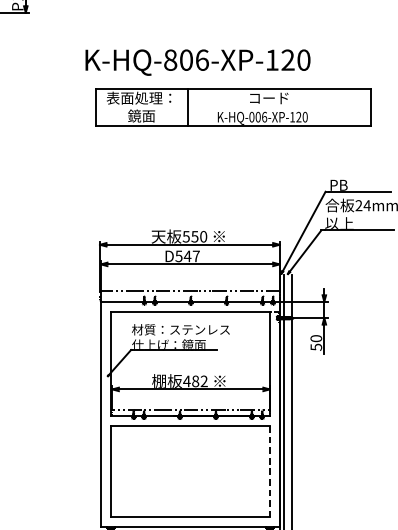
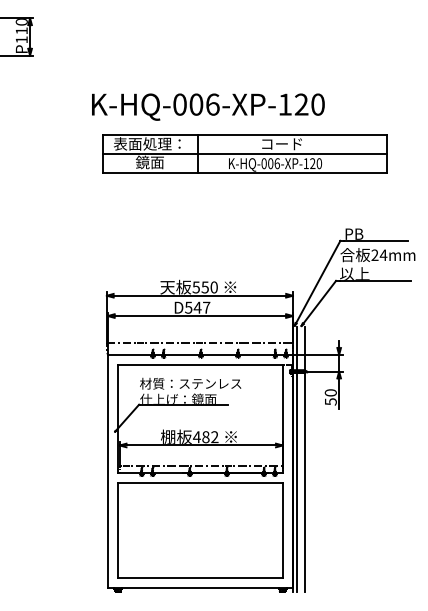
text: (170, 60) -> (179, 104), K-HQ-806-XP-120 -> K-HQ-006-XP-120
line: (233, 107) -> (245, 153), added
line: (269, 472) -> (282, 531), dashed -> solid

